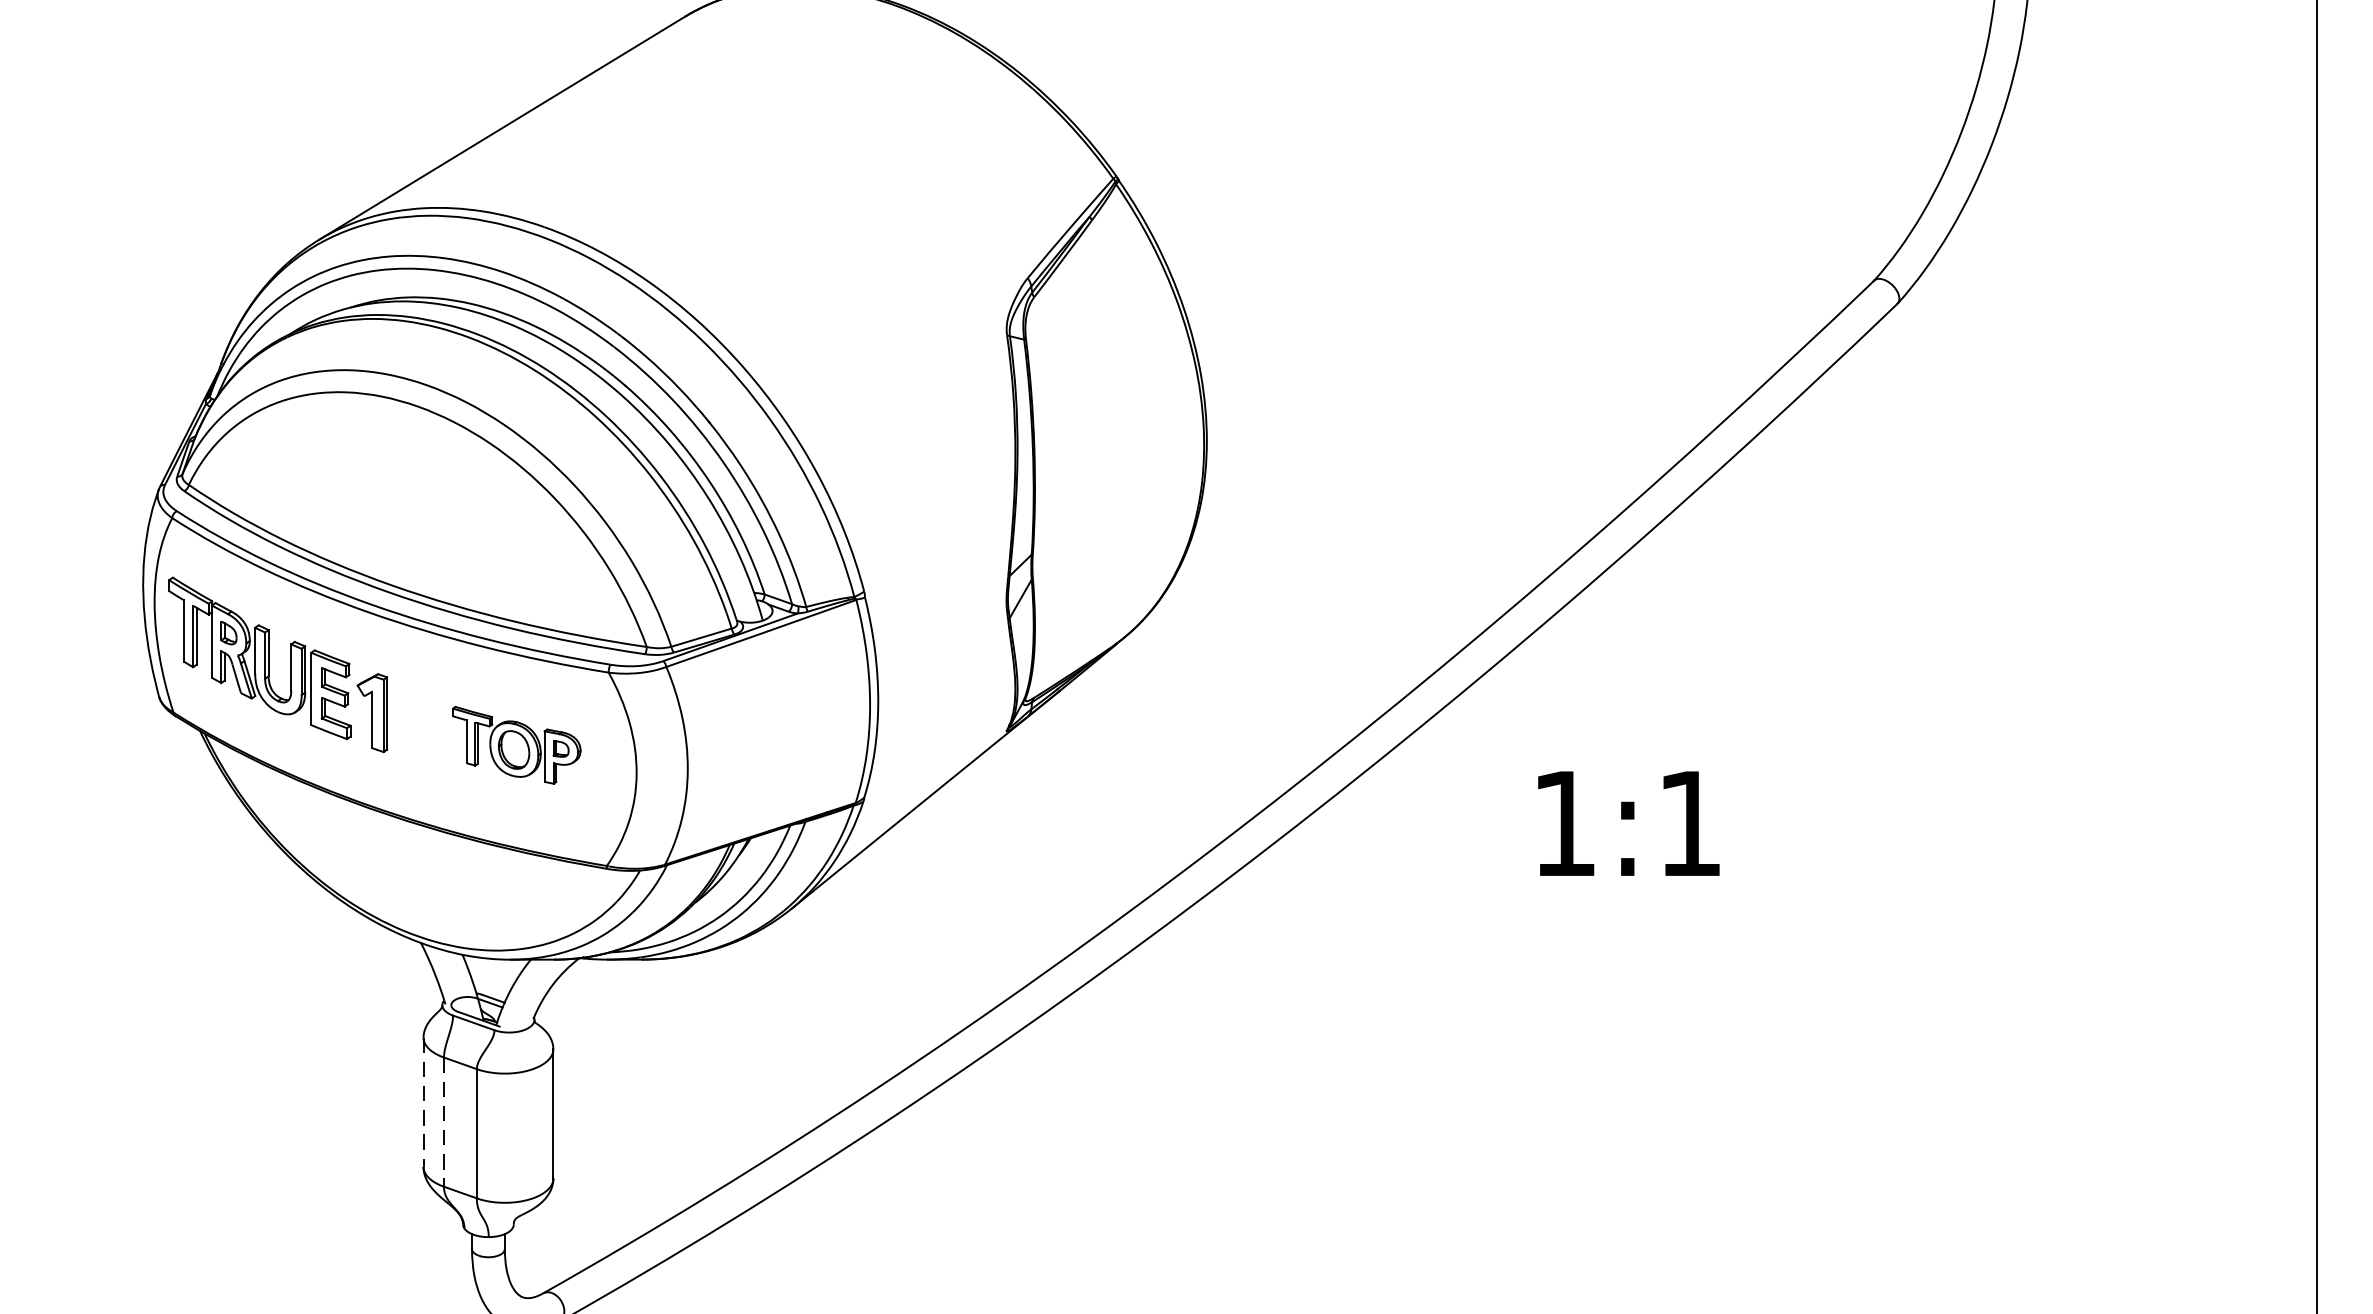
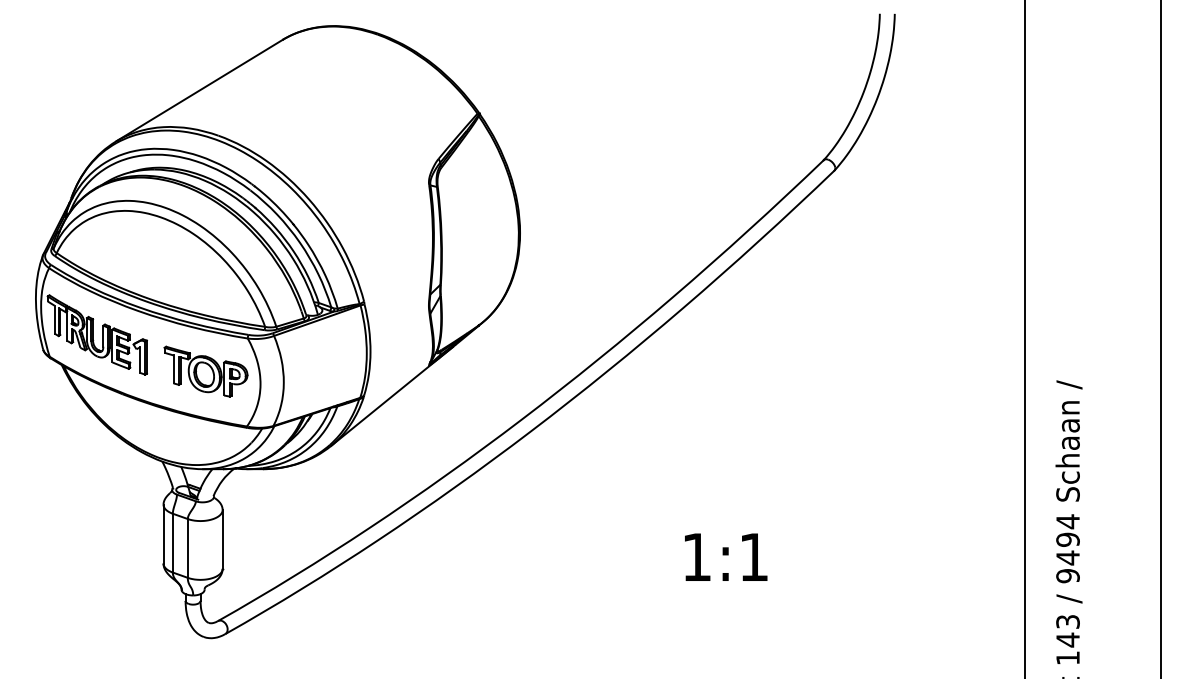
part: (515, 745) -> (205, 371), size x1.43
text: (1629, 821) -> (726, 556), moved
line: (423, 1103) -> (163, 534), dashed -> solid
line: (443, 1122) -> (172, 543), dashed -> solid

